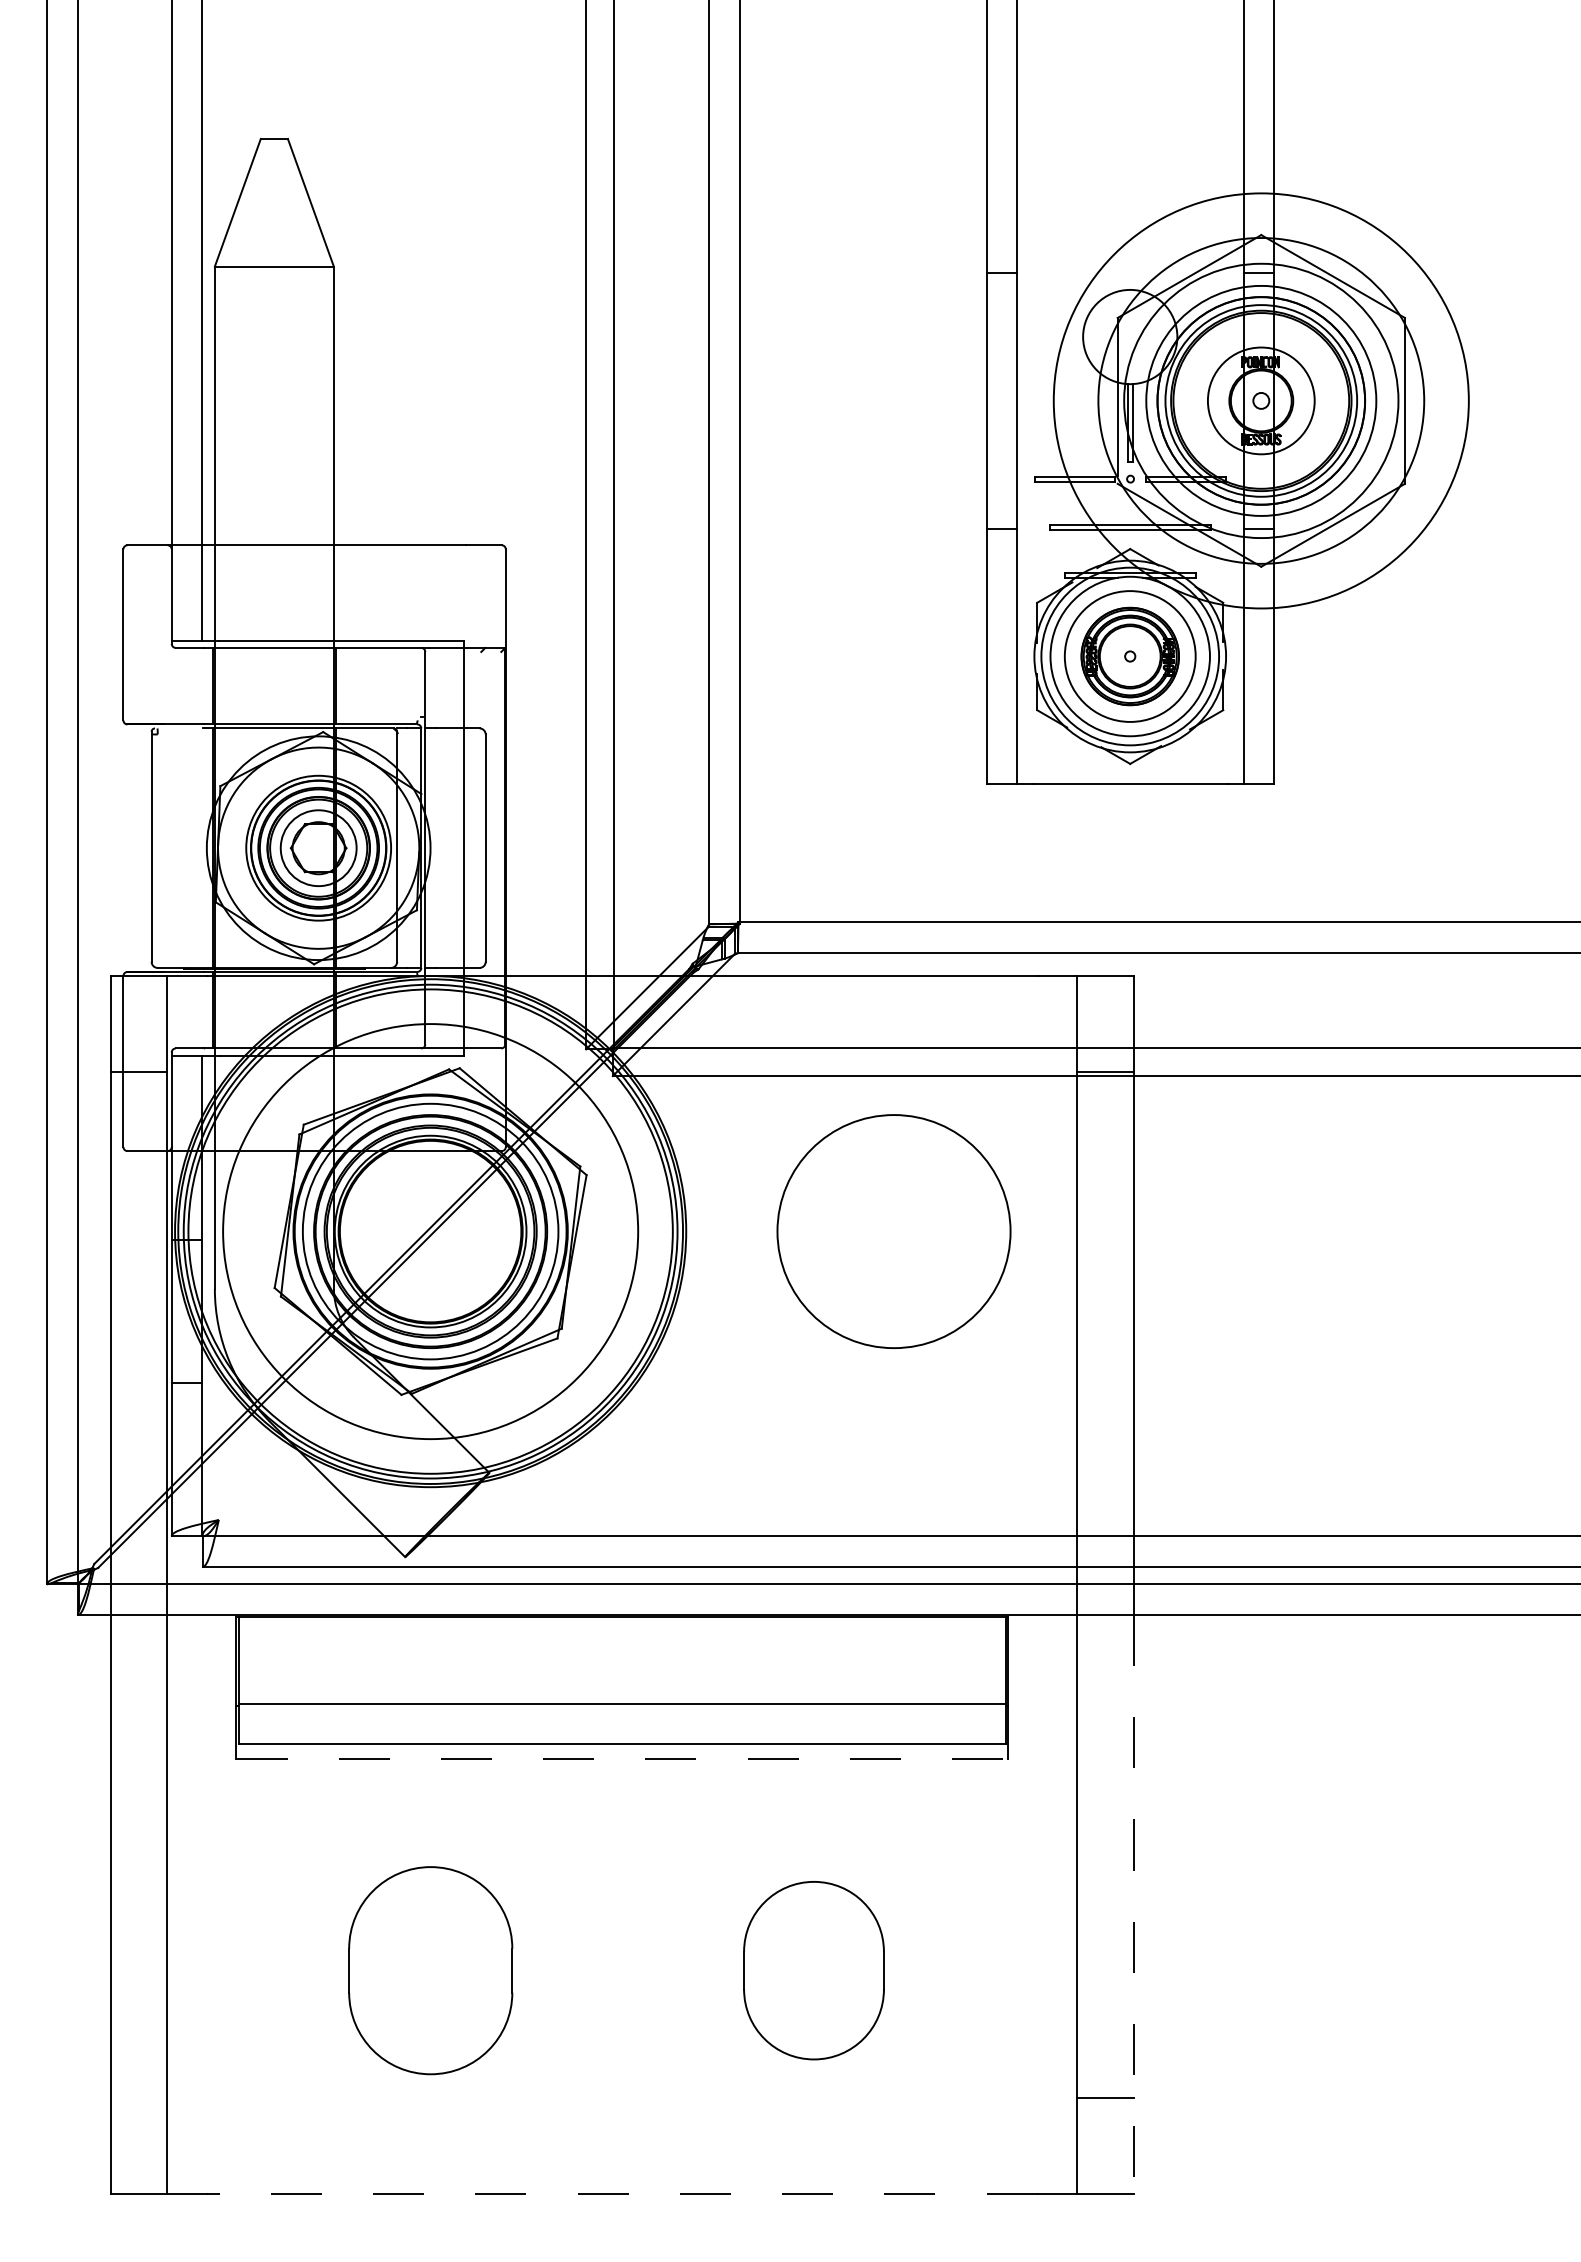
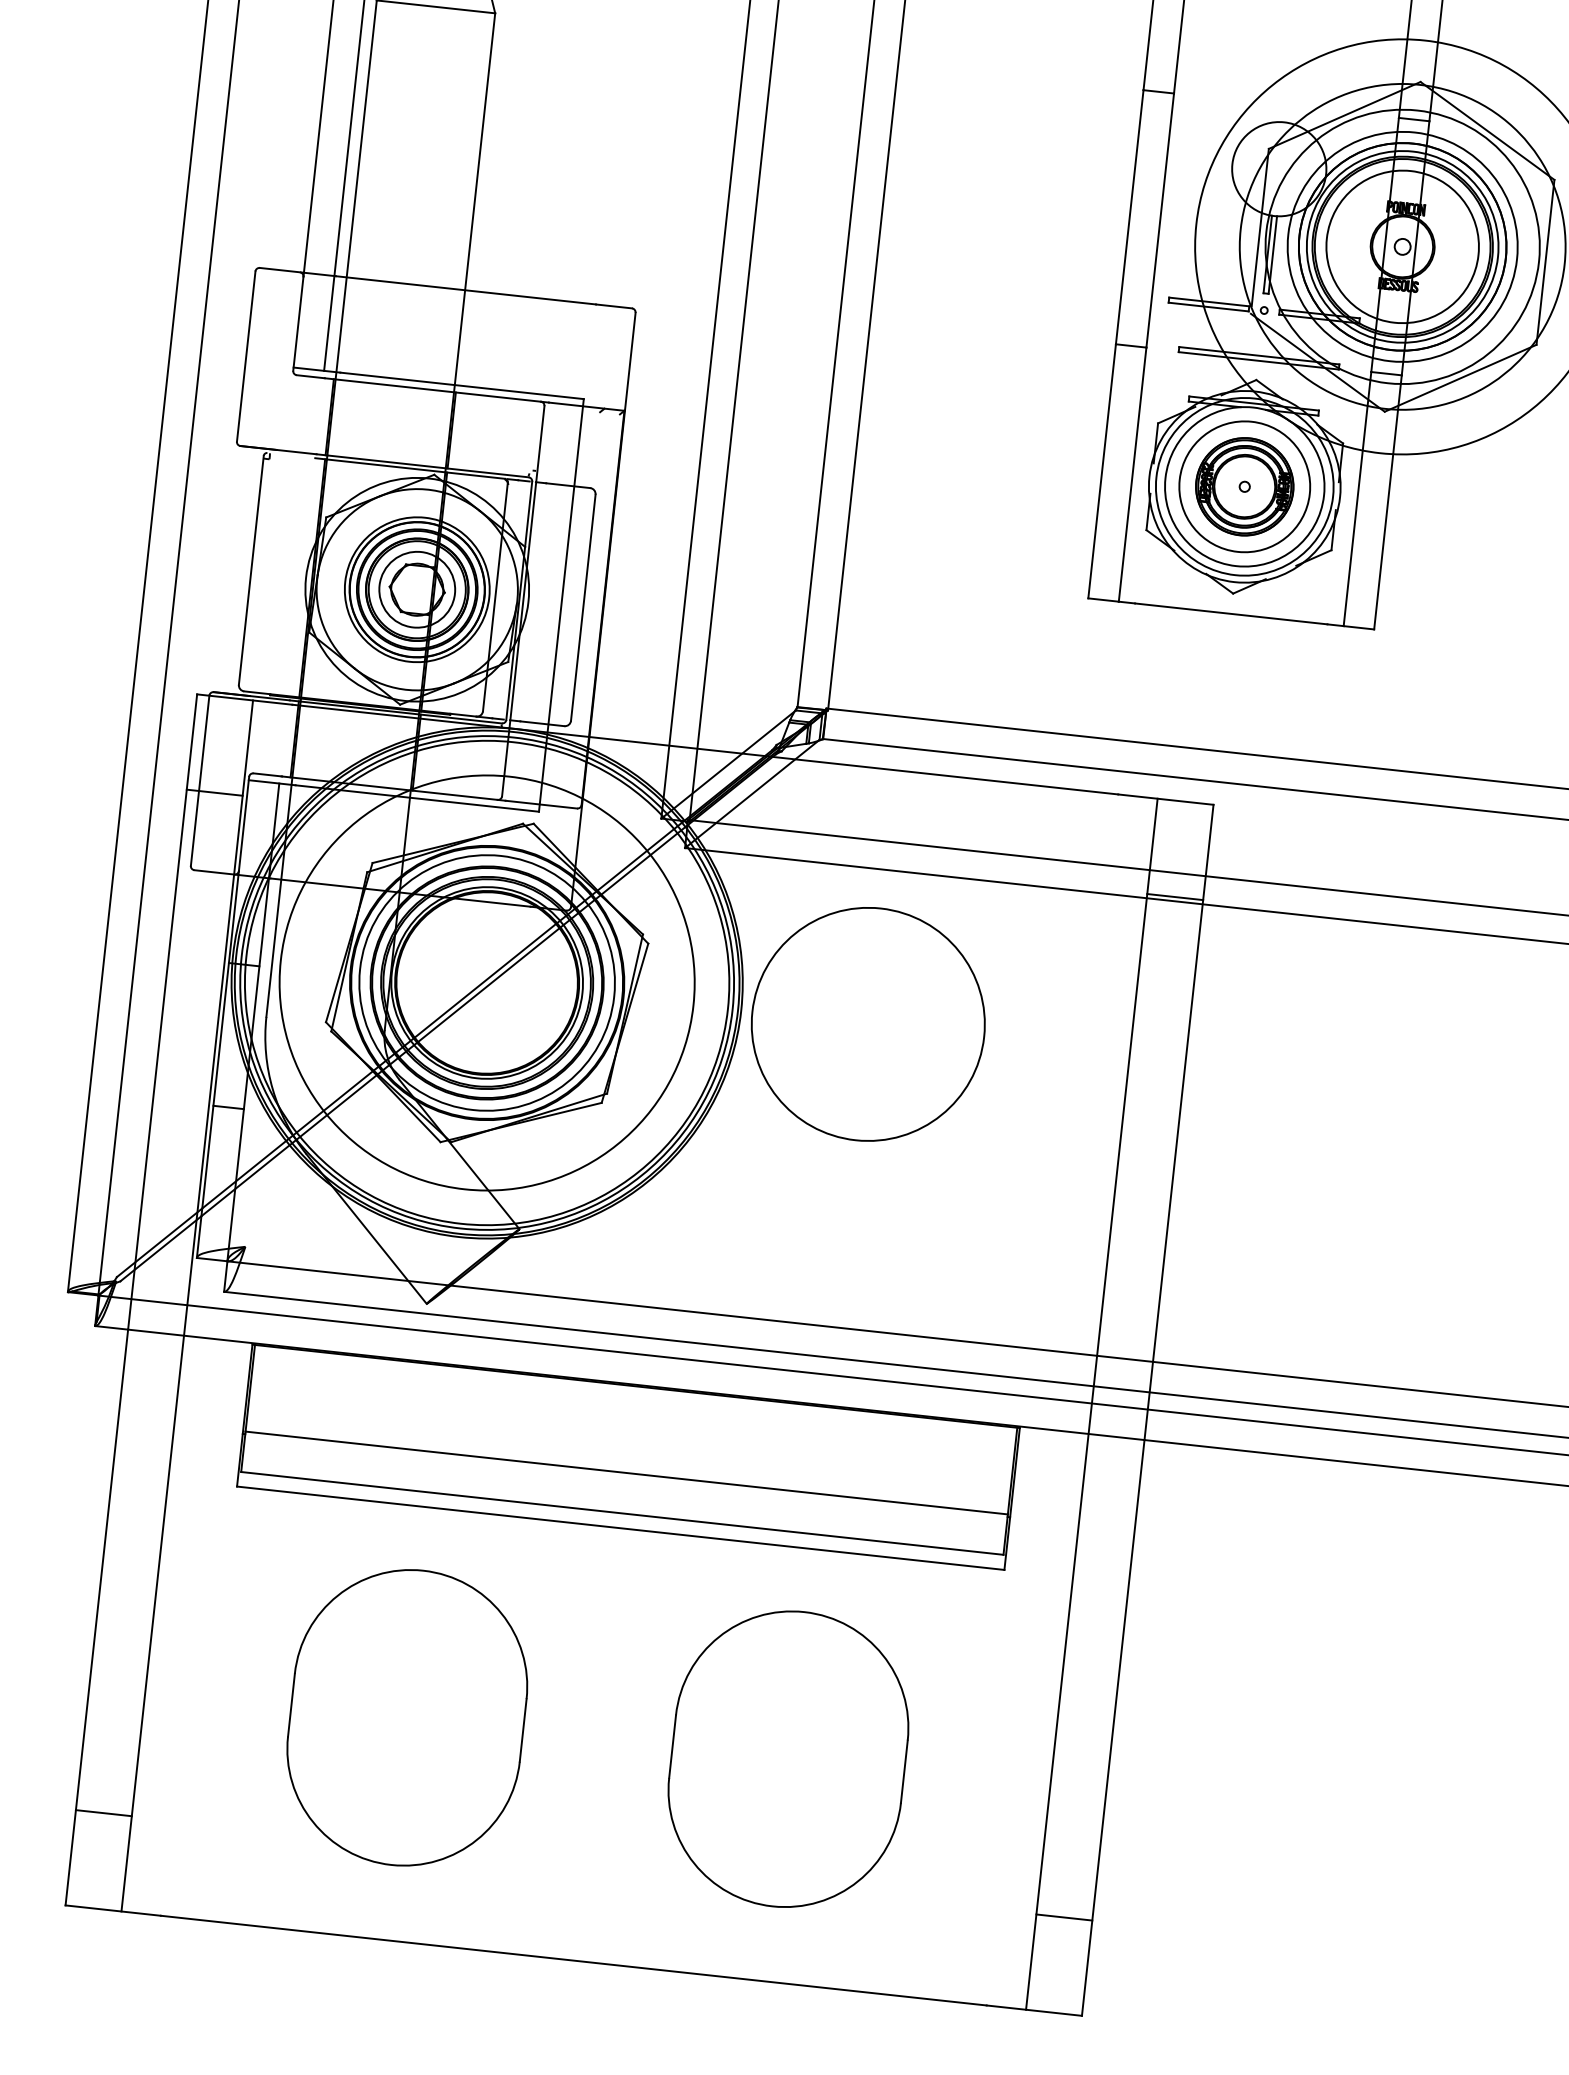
circle: (1261, 400) -> (1402, 246), size x1.43
circle: (893, 1231) -> (867, 1024), moved
line: (622, 1759) -> (620, 1528), dashed -> solid
line: (1133, 1904) -> (1113, 1727), dashed -> solid
part: (430, 1970) -> (407, 1717), size x1.43
part: (813, 1970) -> (787, 1758), size x1.67
line: (139, 2098) -> (104, 1813), added
line: (621, 2194) -> (572, 1960), dashed -> solid

